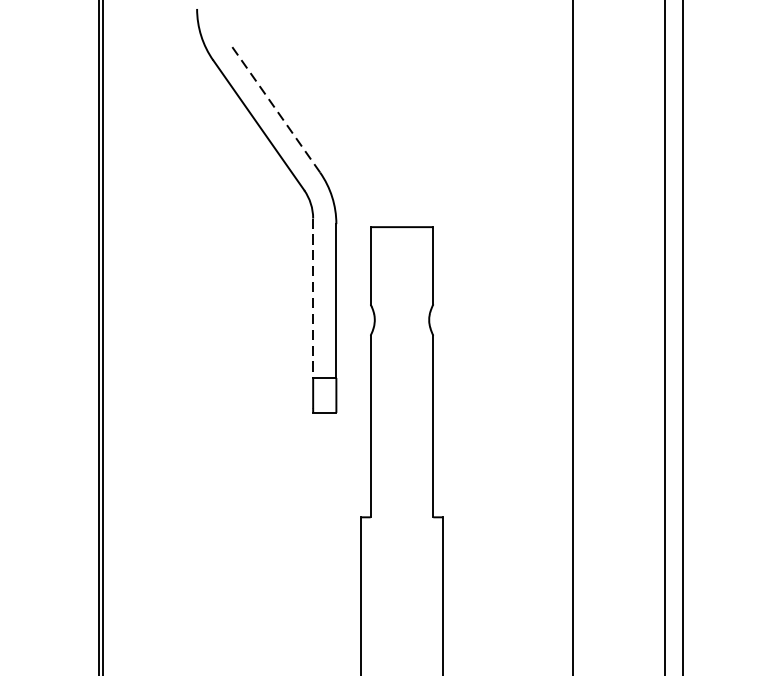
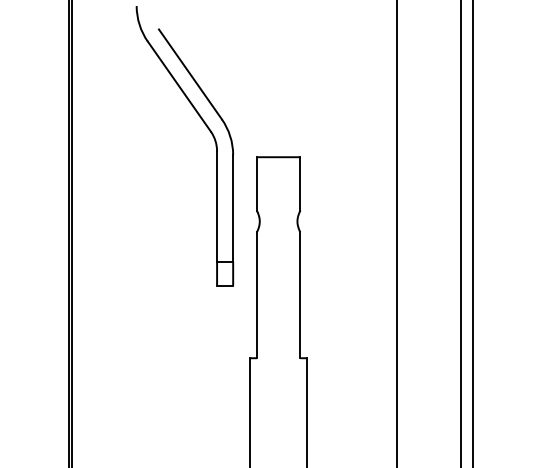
line: (274, 107) -> (190, 74), dashed -> solid
line: (313, 299) -> (217, 207), dashed -> solid

